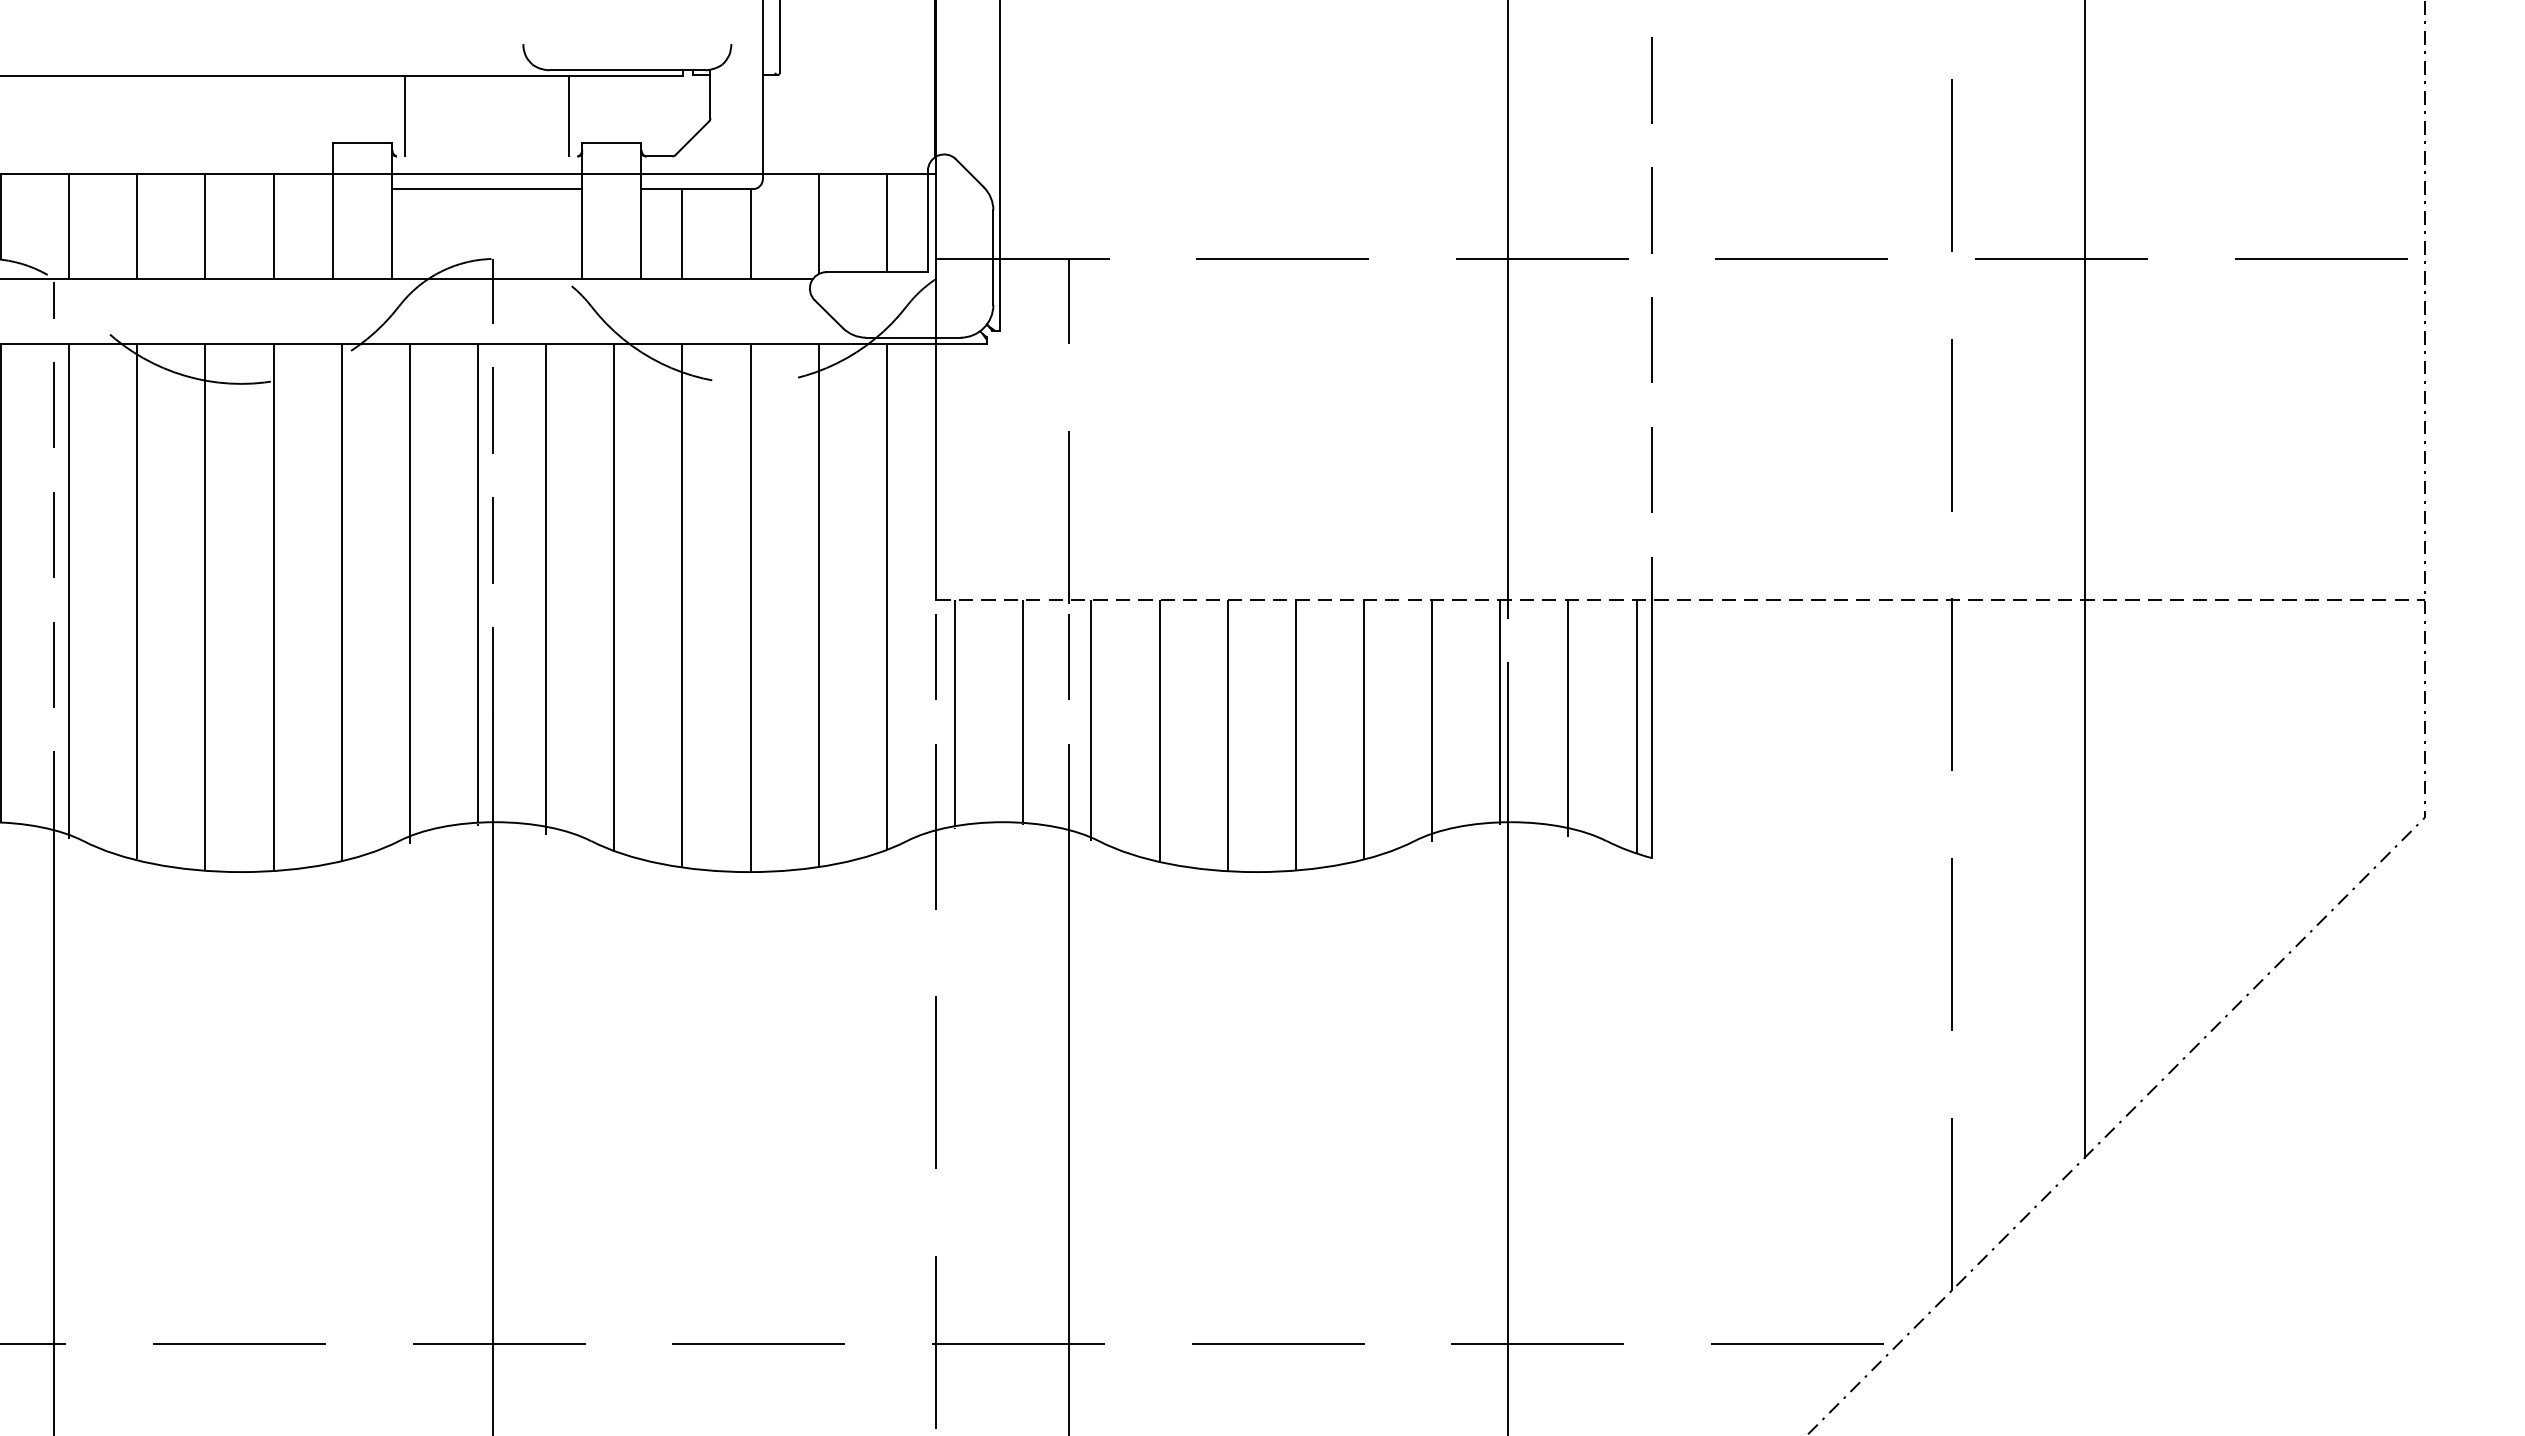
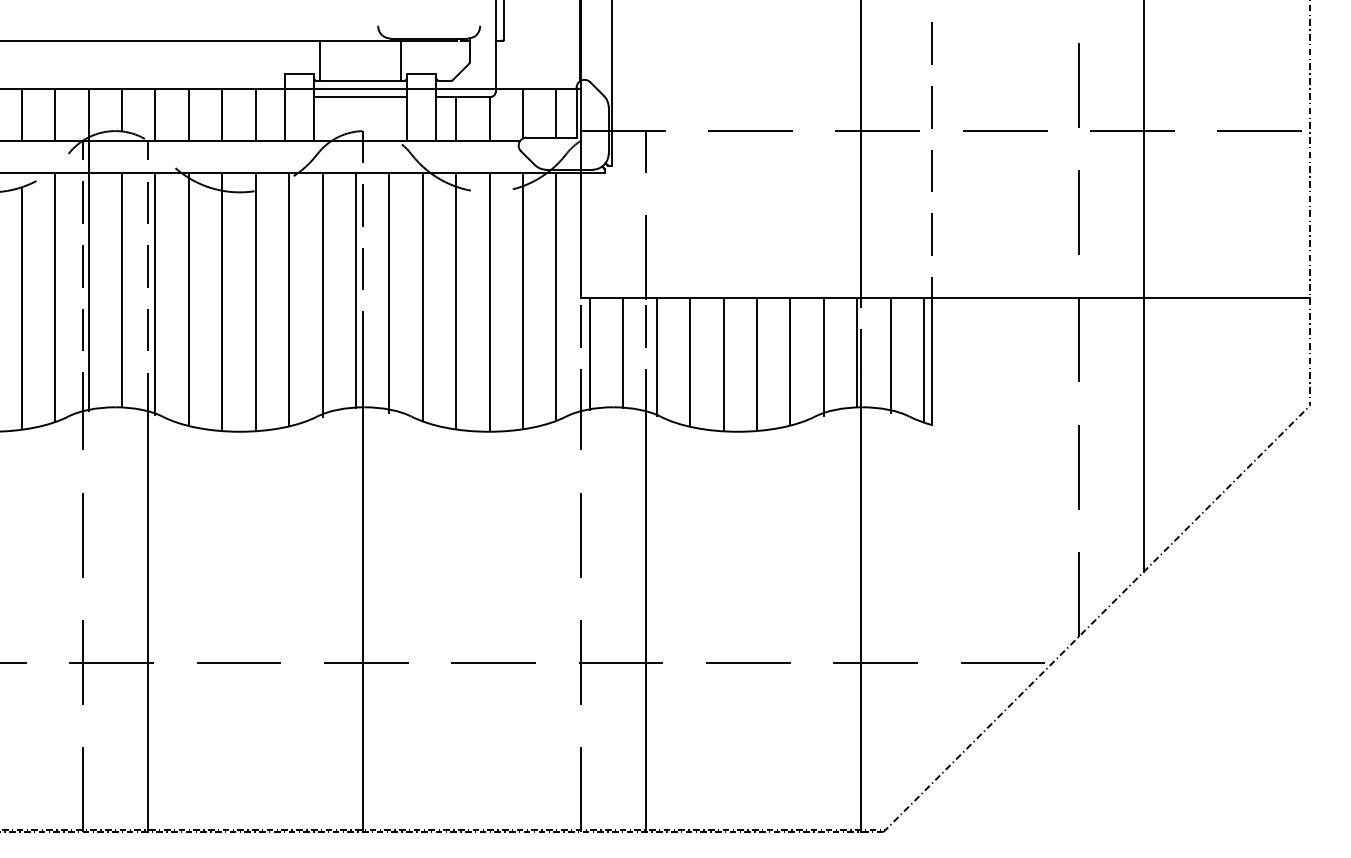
line: (487, 155) -> (360, 80), added
line: (1680, 600) -> (945, 298), dashed -> solid

